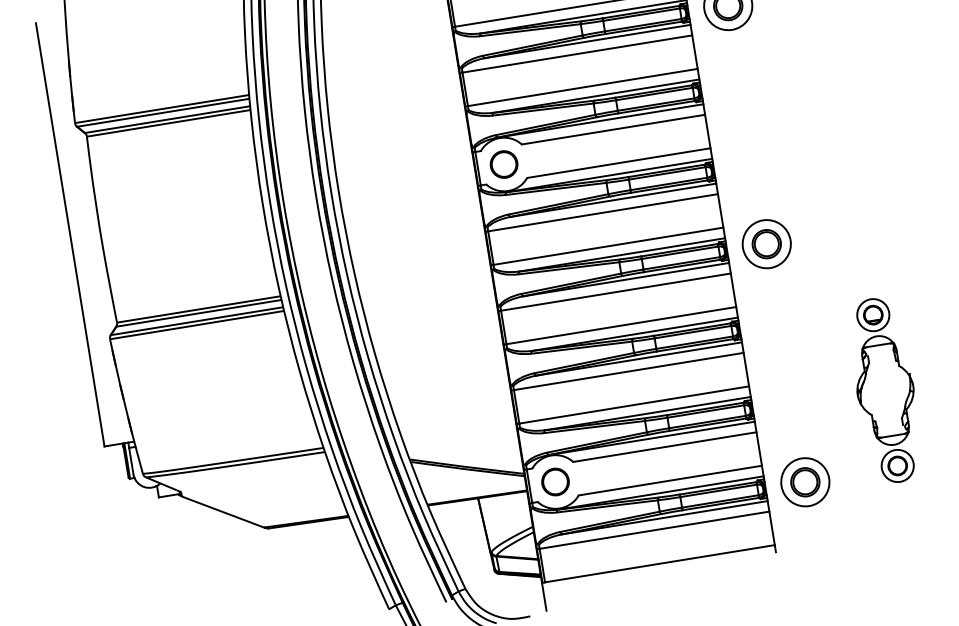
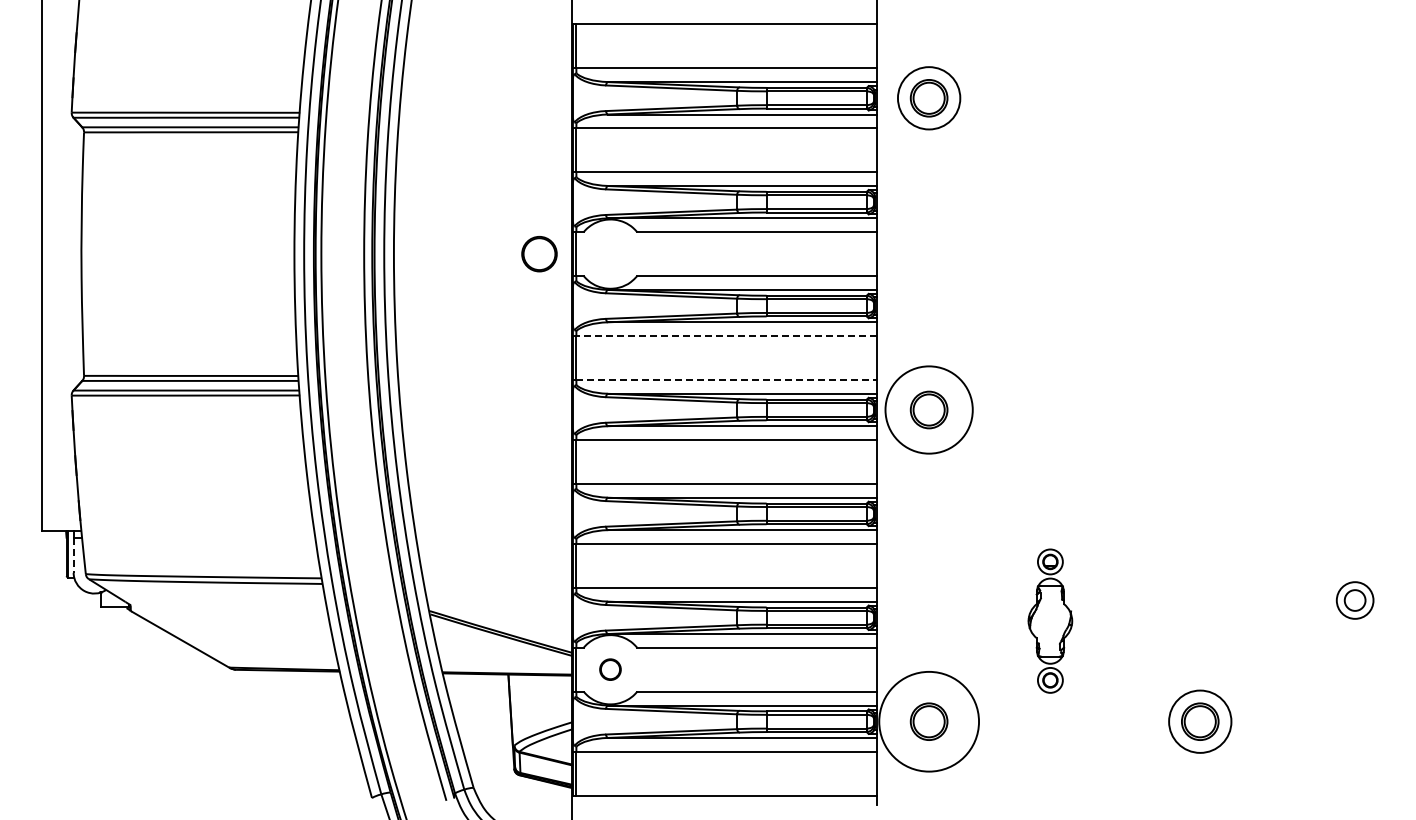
part: (504, 164) -> (539, 254), moved
line: (602, 213) -> (726, 336), solid -> dashed
circle: (766, 243) -> (928, 409), size x1.4
line: (608, 245) -> (727, 379), solid -> dashed
part: (885, 389) -> (1050, 620), size x0.6
line: (131, 461) -> (73, 555), solid -> dashed
circle: (555, 481) -> (610, 669), size x0.6
circle: (804, 482) -> (928, 721), size x1.6

